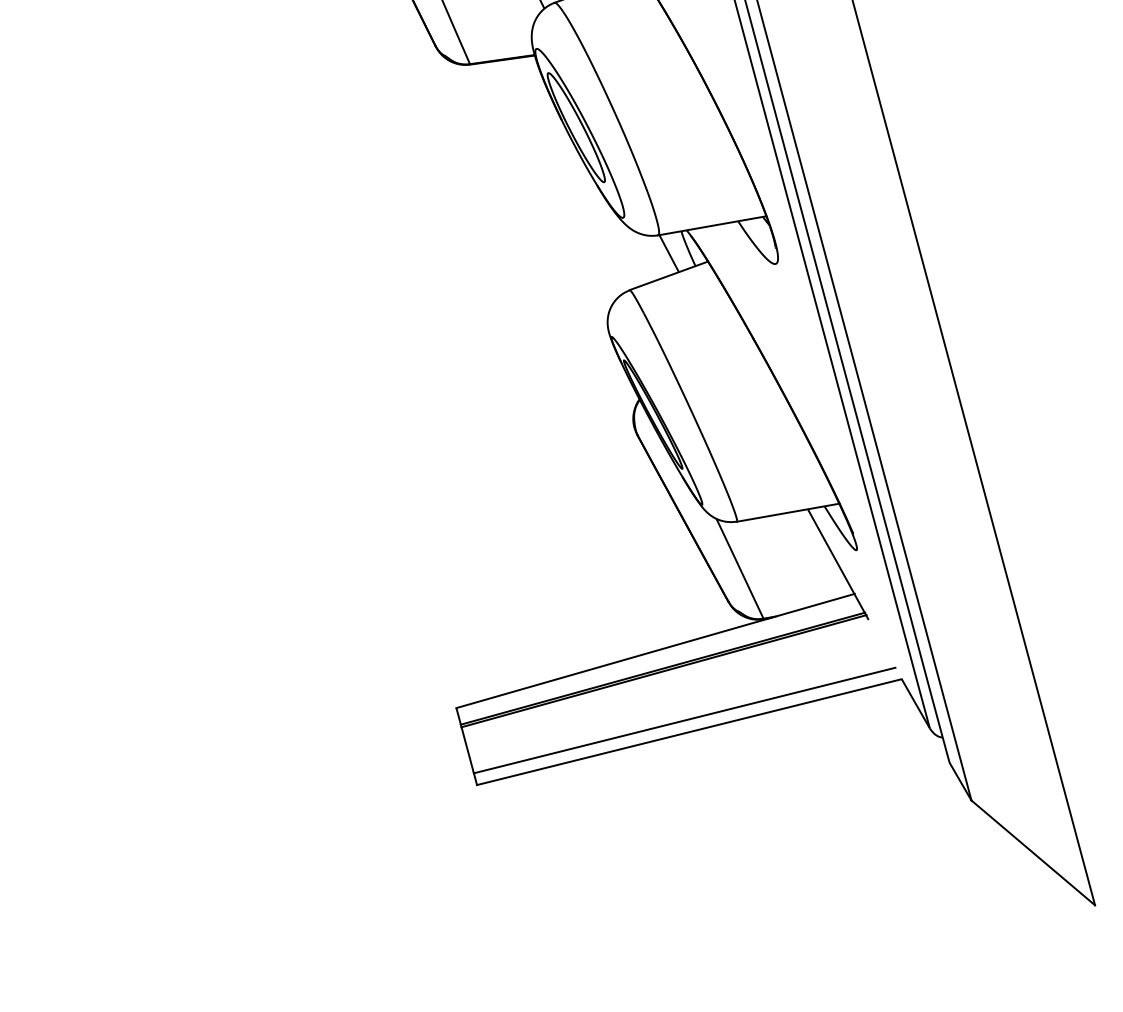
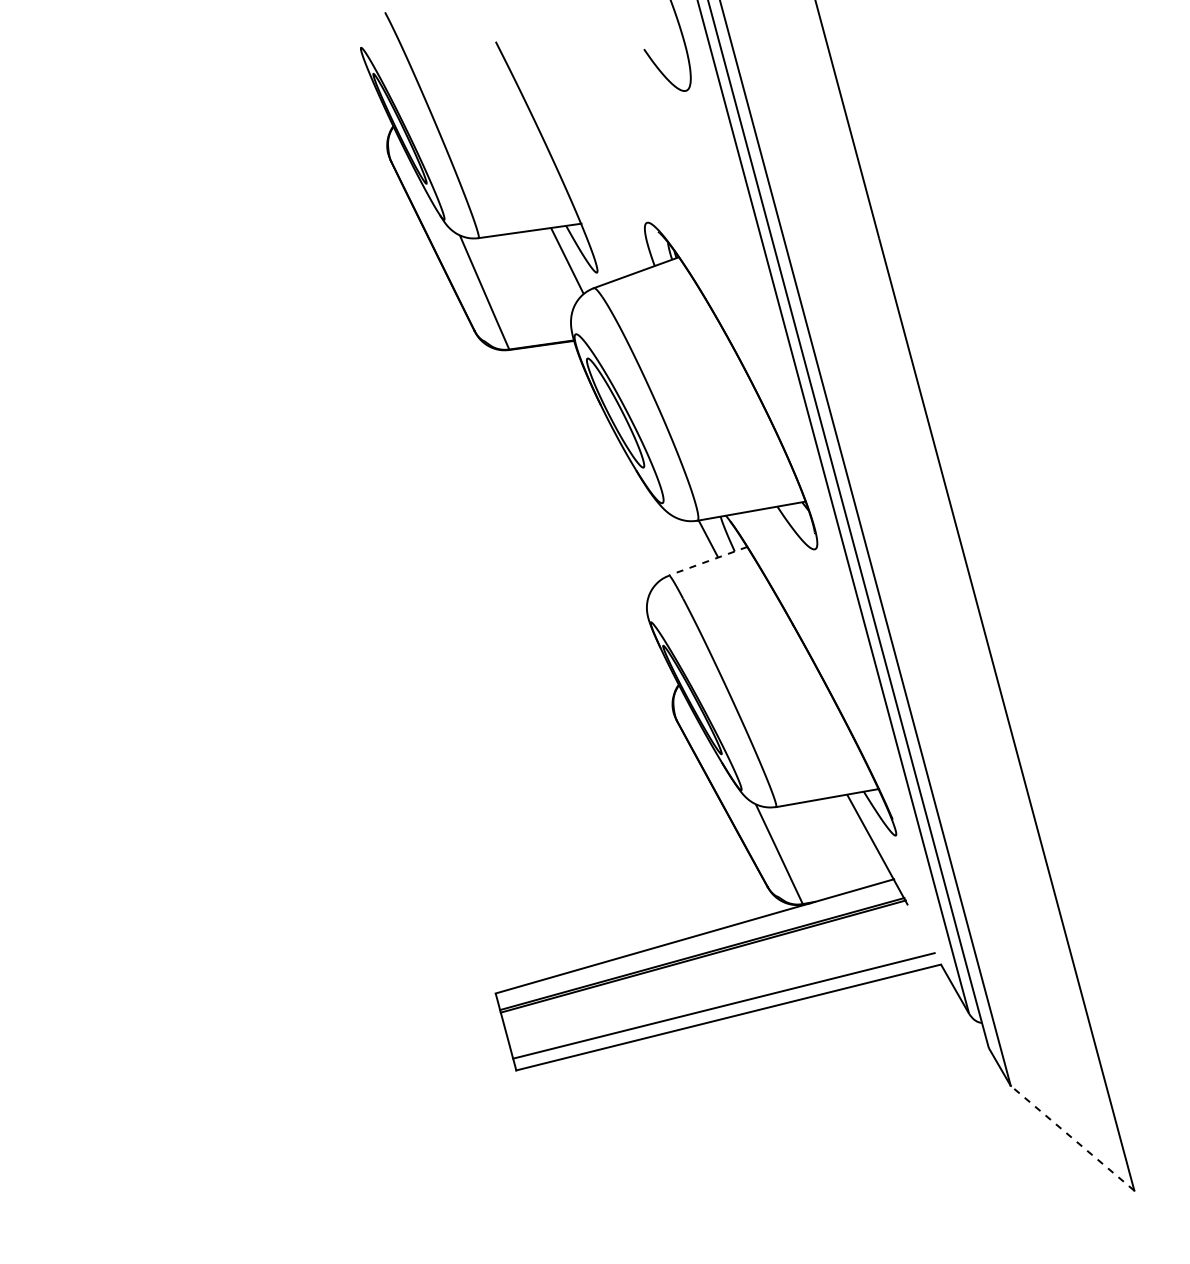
line: (669, 276) -> (708, 561), solid -> dashed
line: (1033, 853) -> (1072, 1138), solid -> dashed

